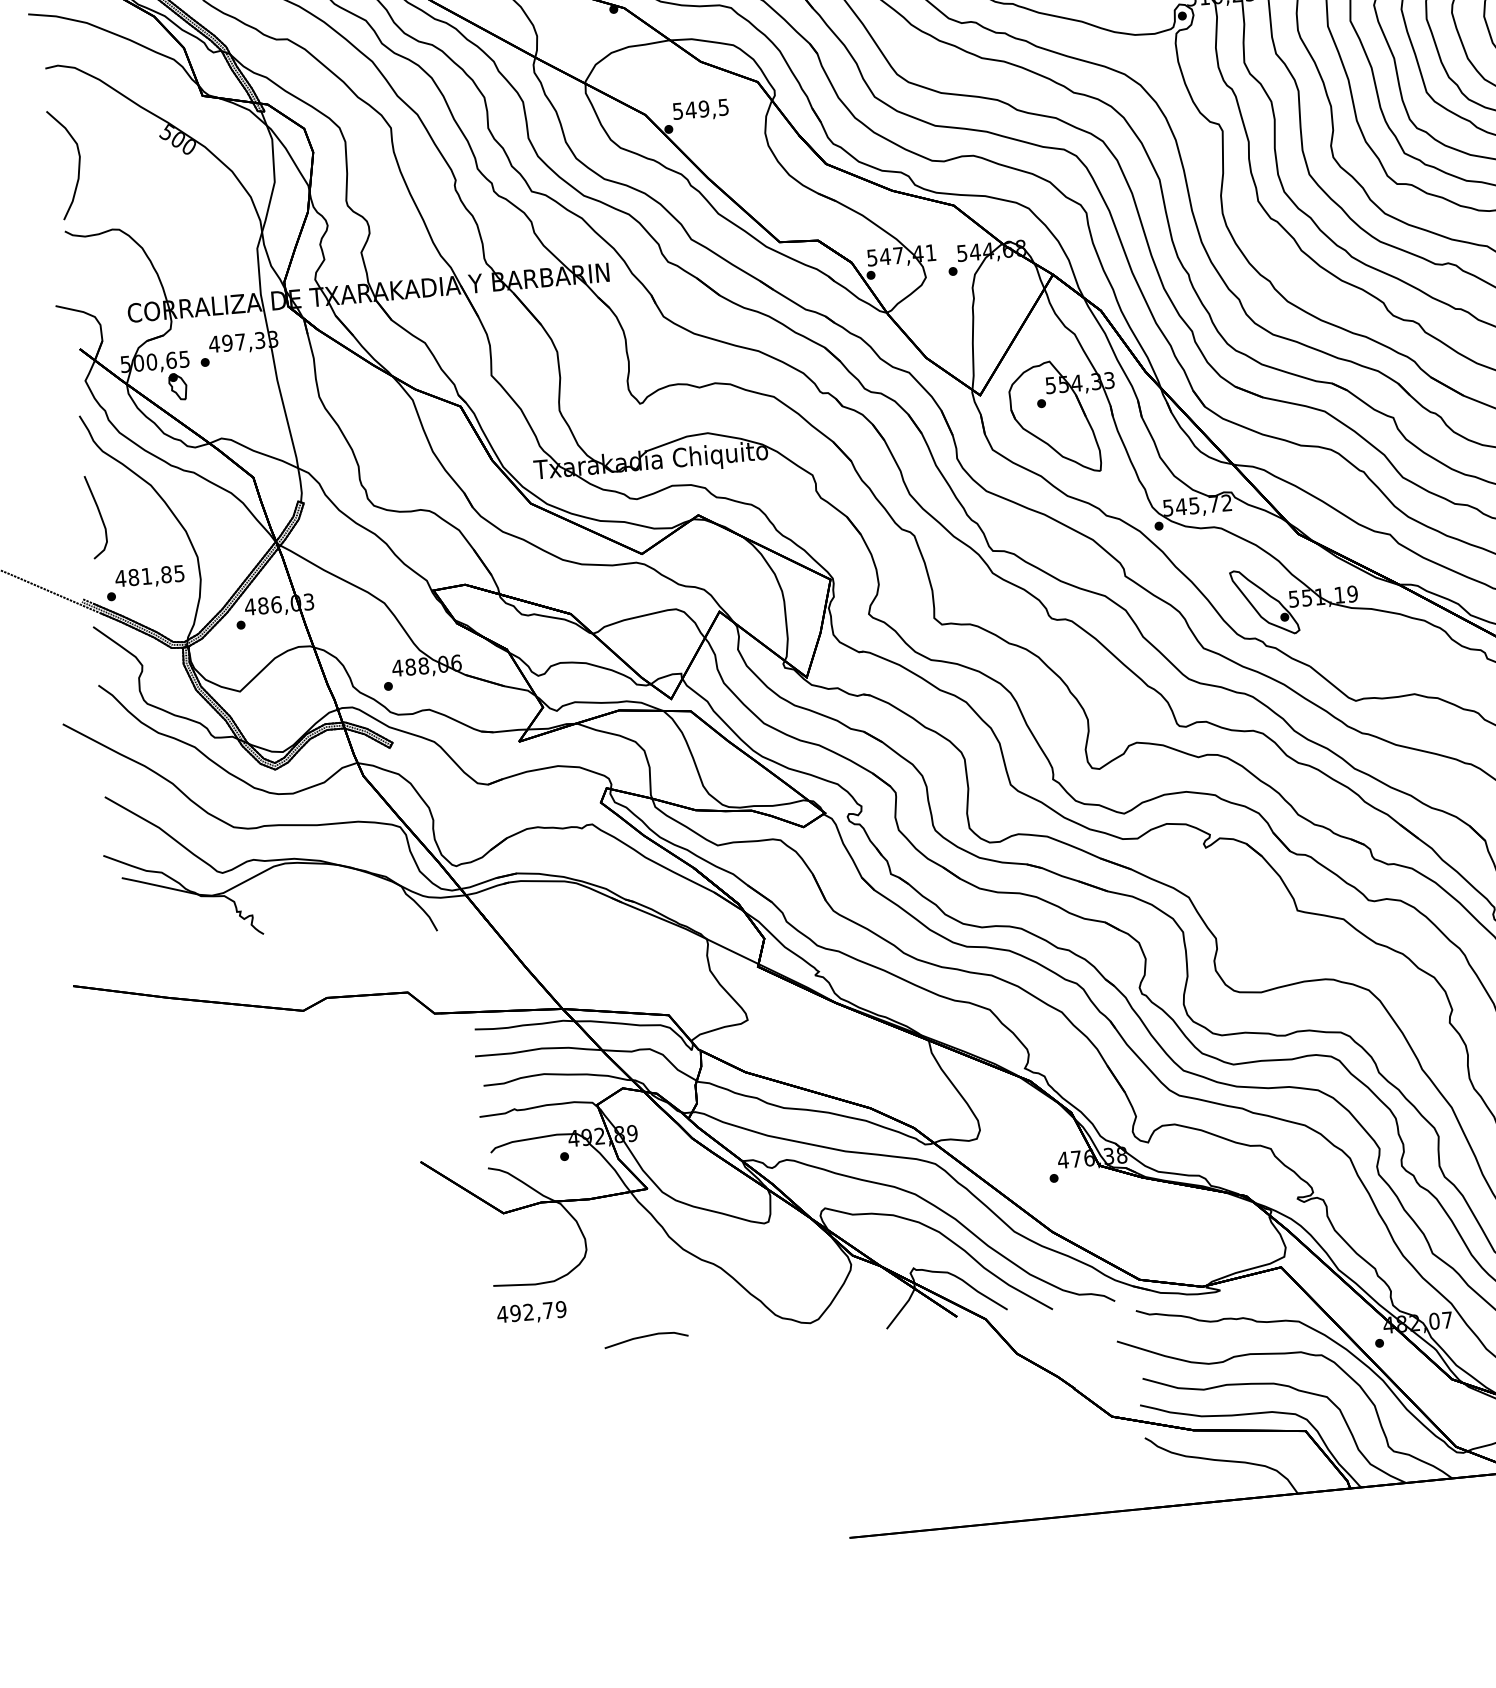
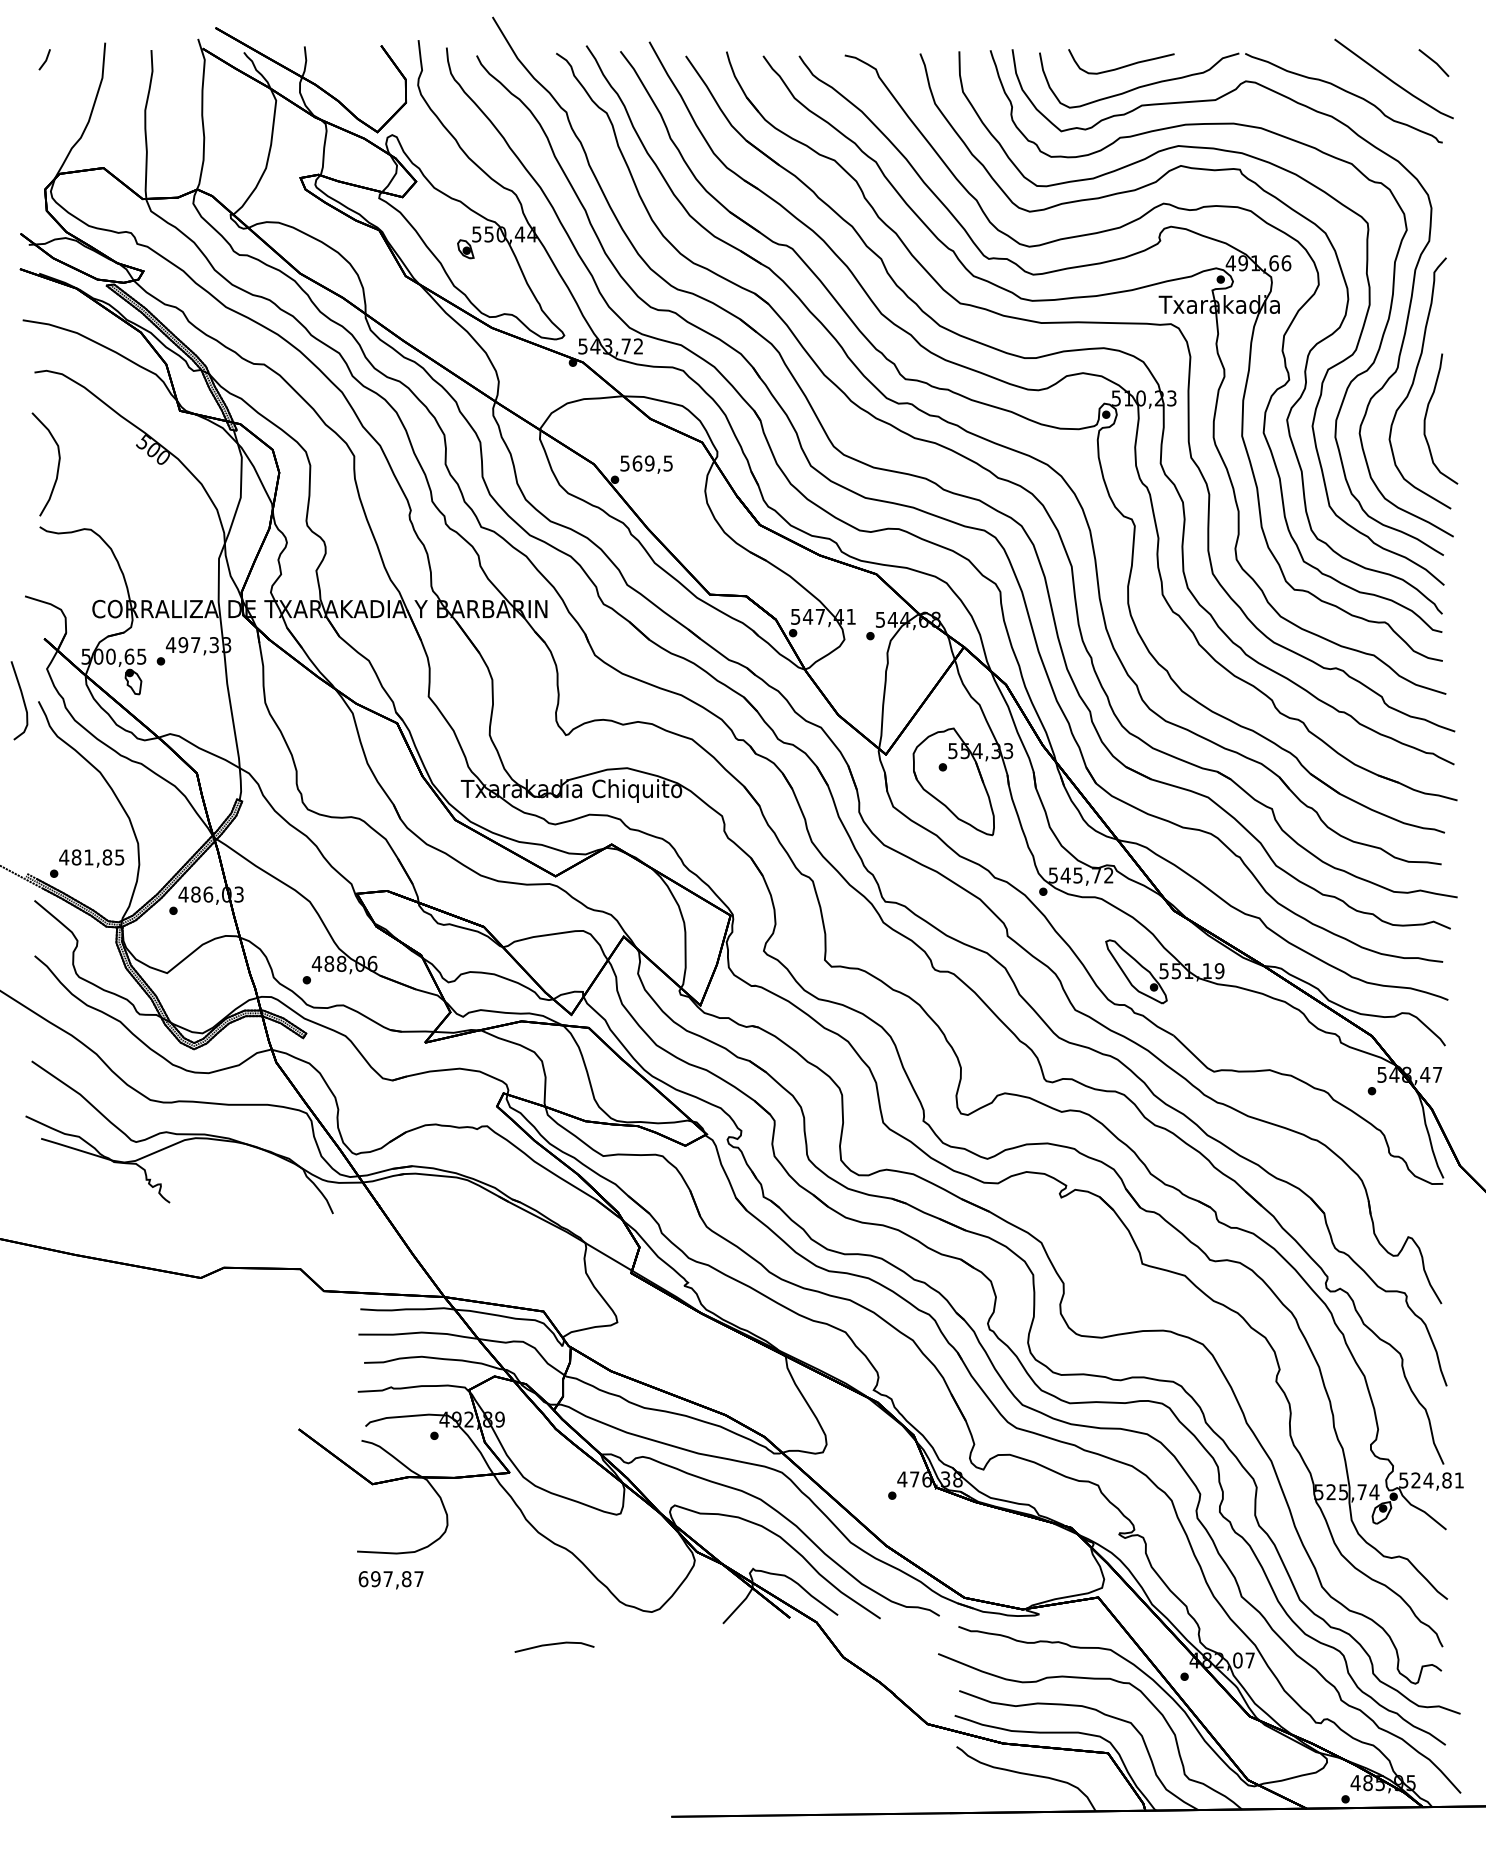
text: (691, 110) -> (637, 463), 549,5 -> 569,5
curve: (99, 516) -> (22, 700), moved
text: (531, 1312) -> (390, 1579), 492,79 -> 697,87
line: (645, 1337) -> (553, 1645), moved

